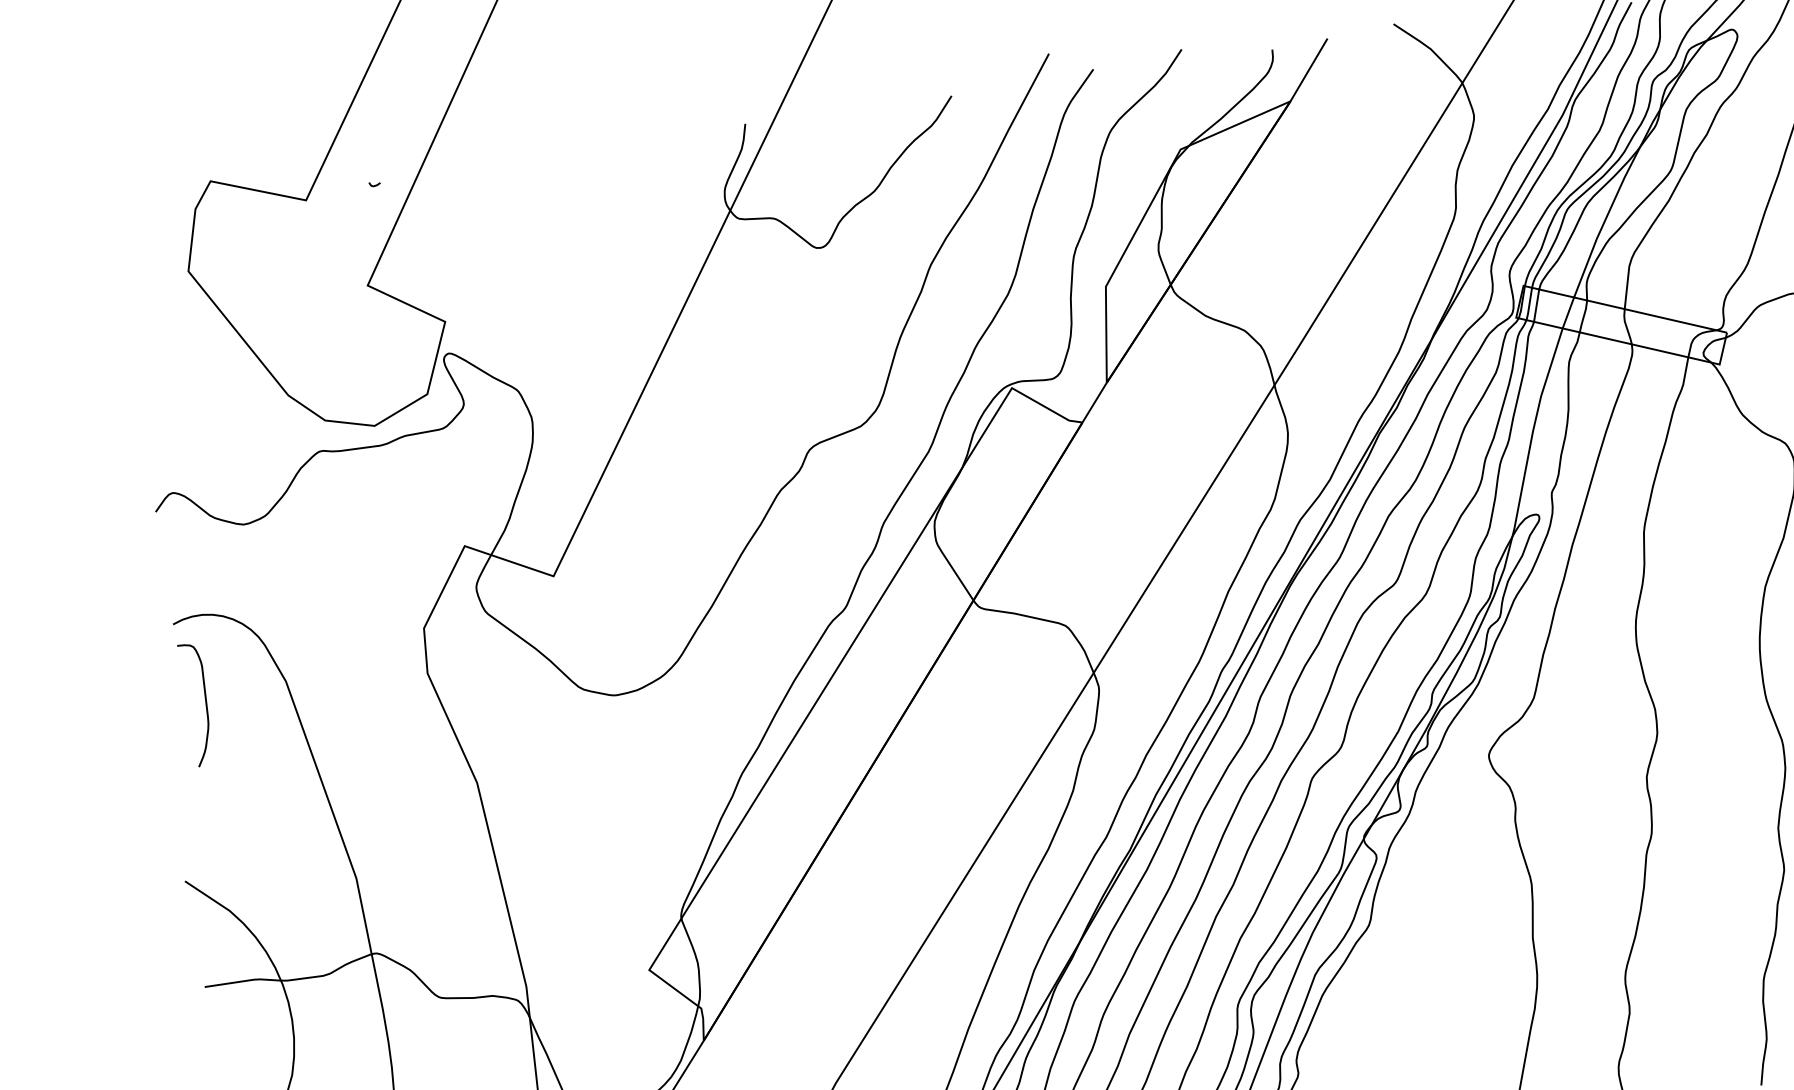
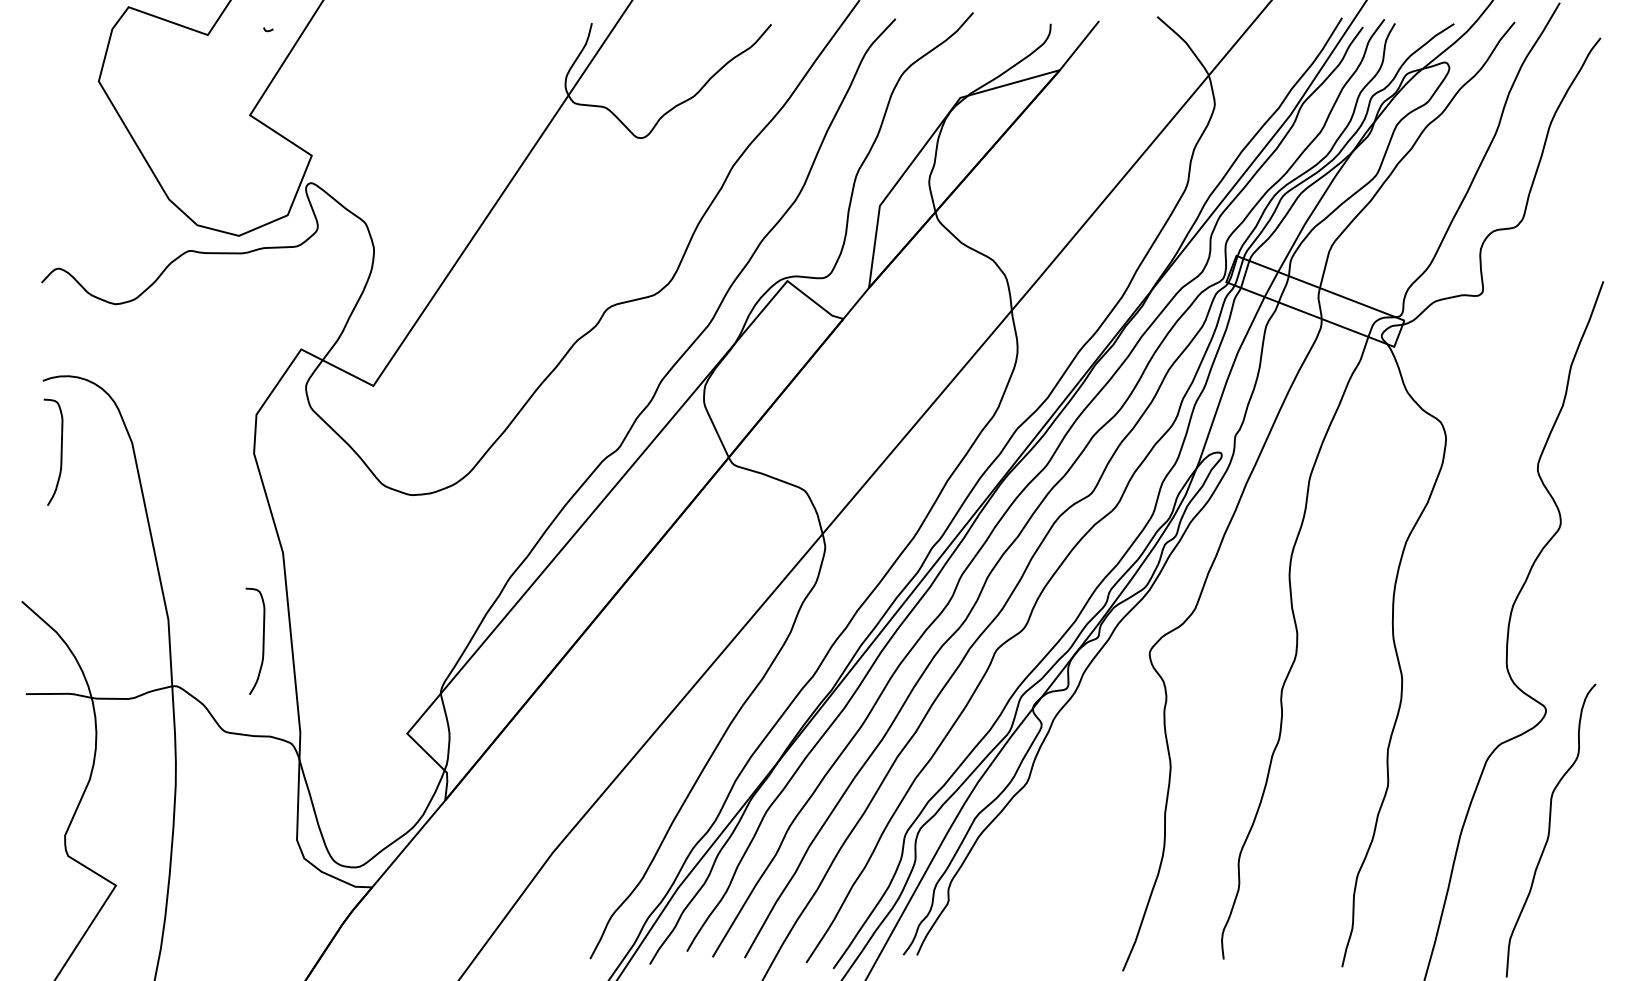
curve: (467, 886) -> (262, 640), added

